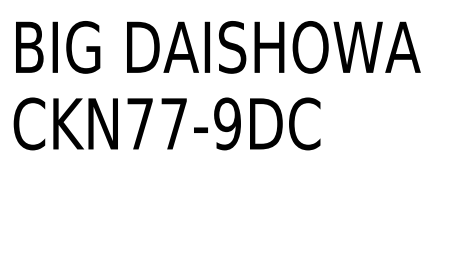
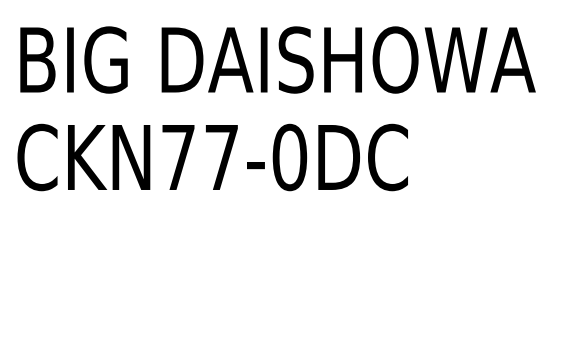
text: (227, 123) -> (289, 157), CKN77-9DC -> CKN77-0DC

